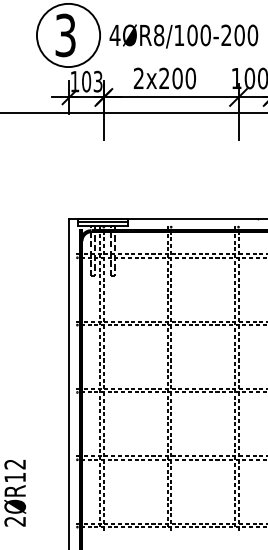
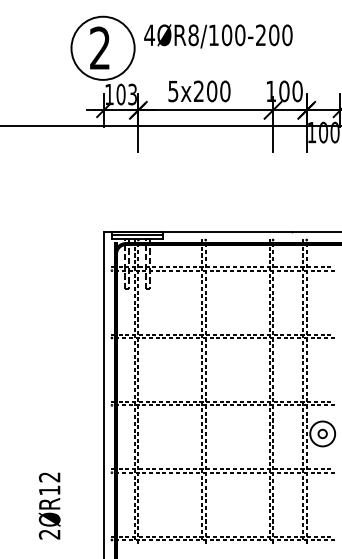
text: (65, 35) -> (100, 48), 3 -> 2
text: (183, 36) -> (218, 36), moved
text: (138, 78) -> (173, 91), 2x200 -> 5x200

